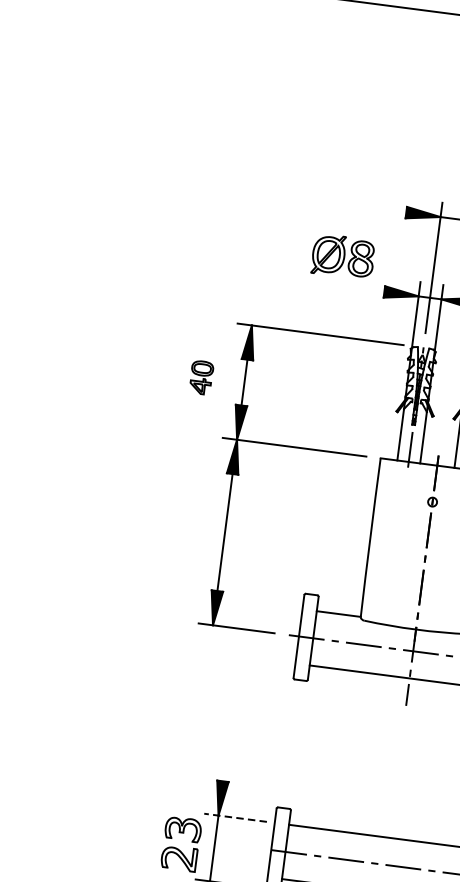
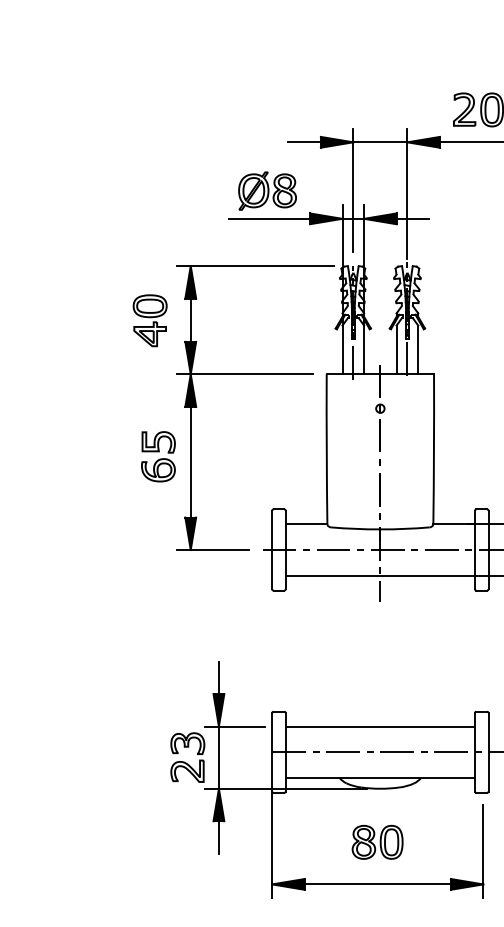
line: (388, 210) -> (304, 142), added
line: (341, 286) -> (269, 218), added
part: (200, 377) -> (149, 320), size x1.67
part: (191, 522) -> (158, 456), added
line: (224, 763) -> (218, 677), added
line: (236, 817) -> (235, 726), dashed -> solid

